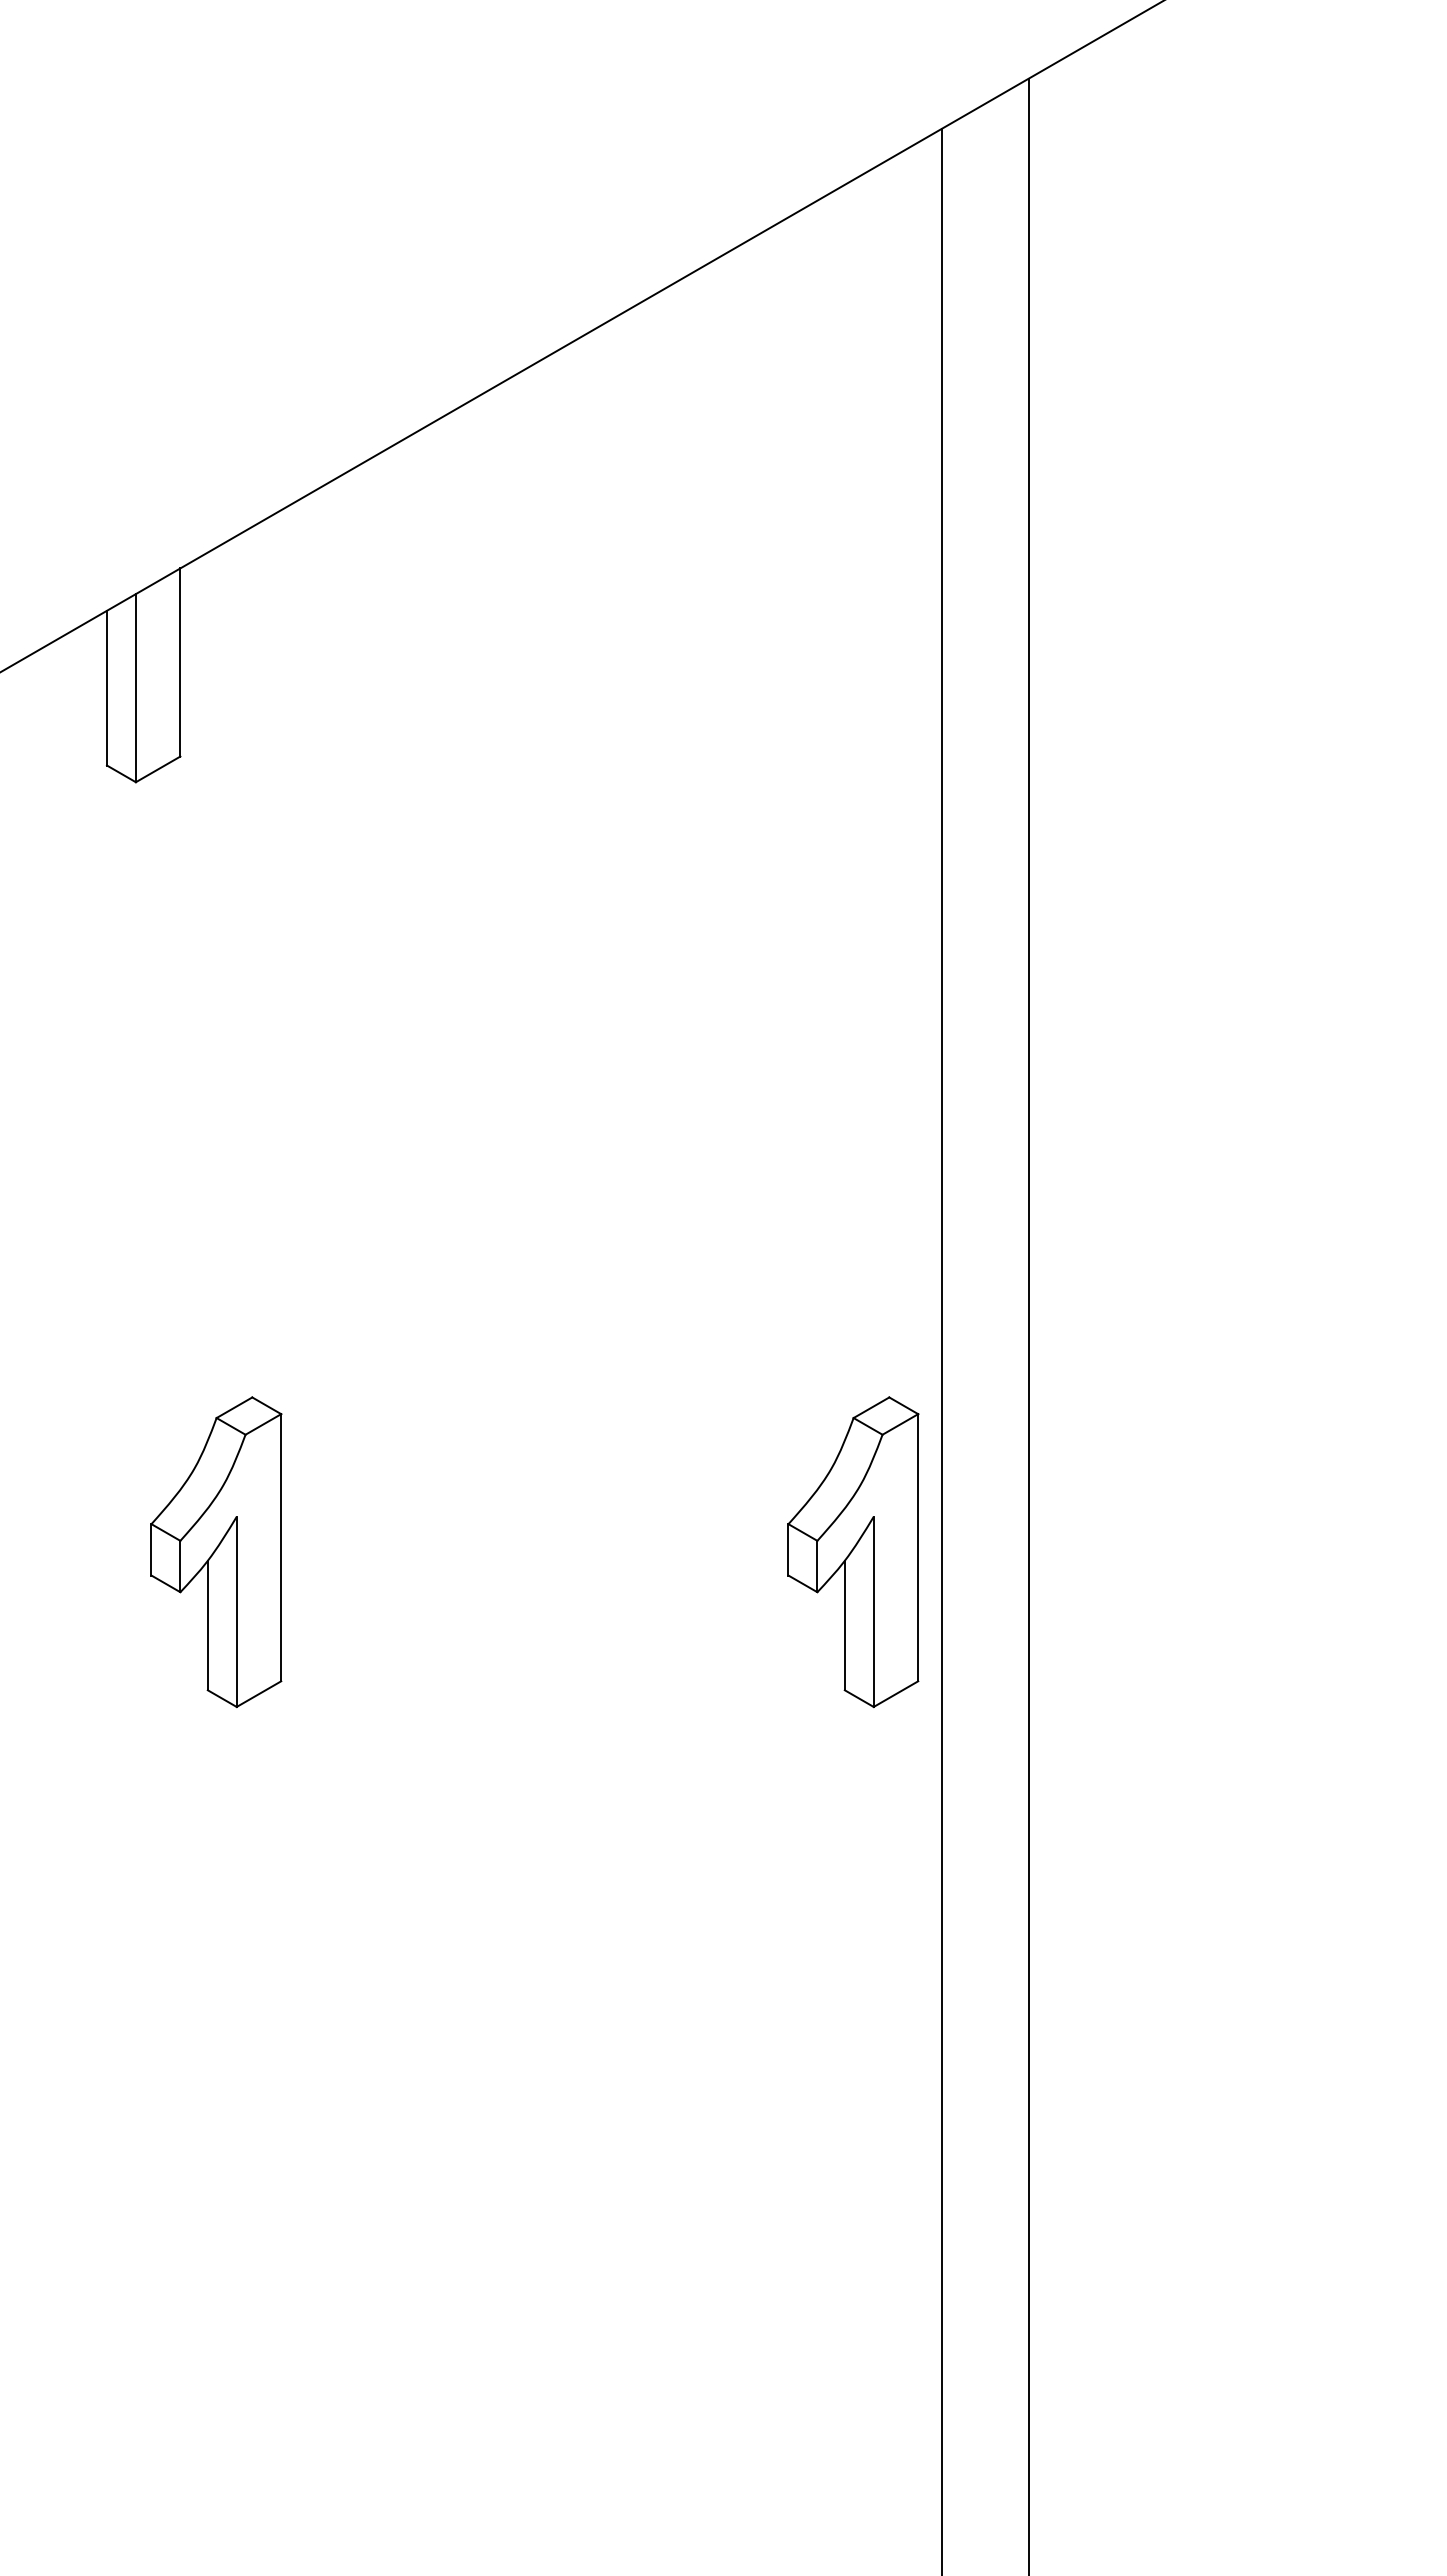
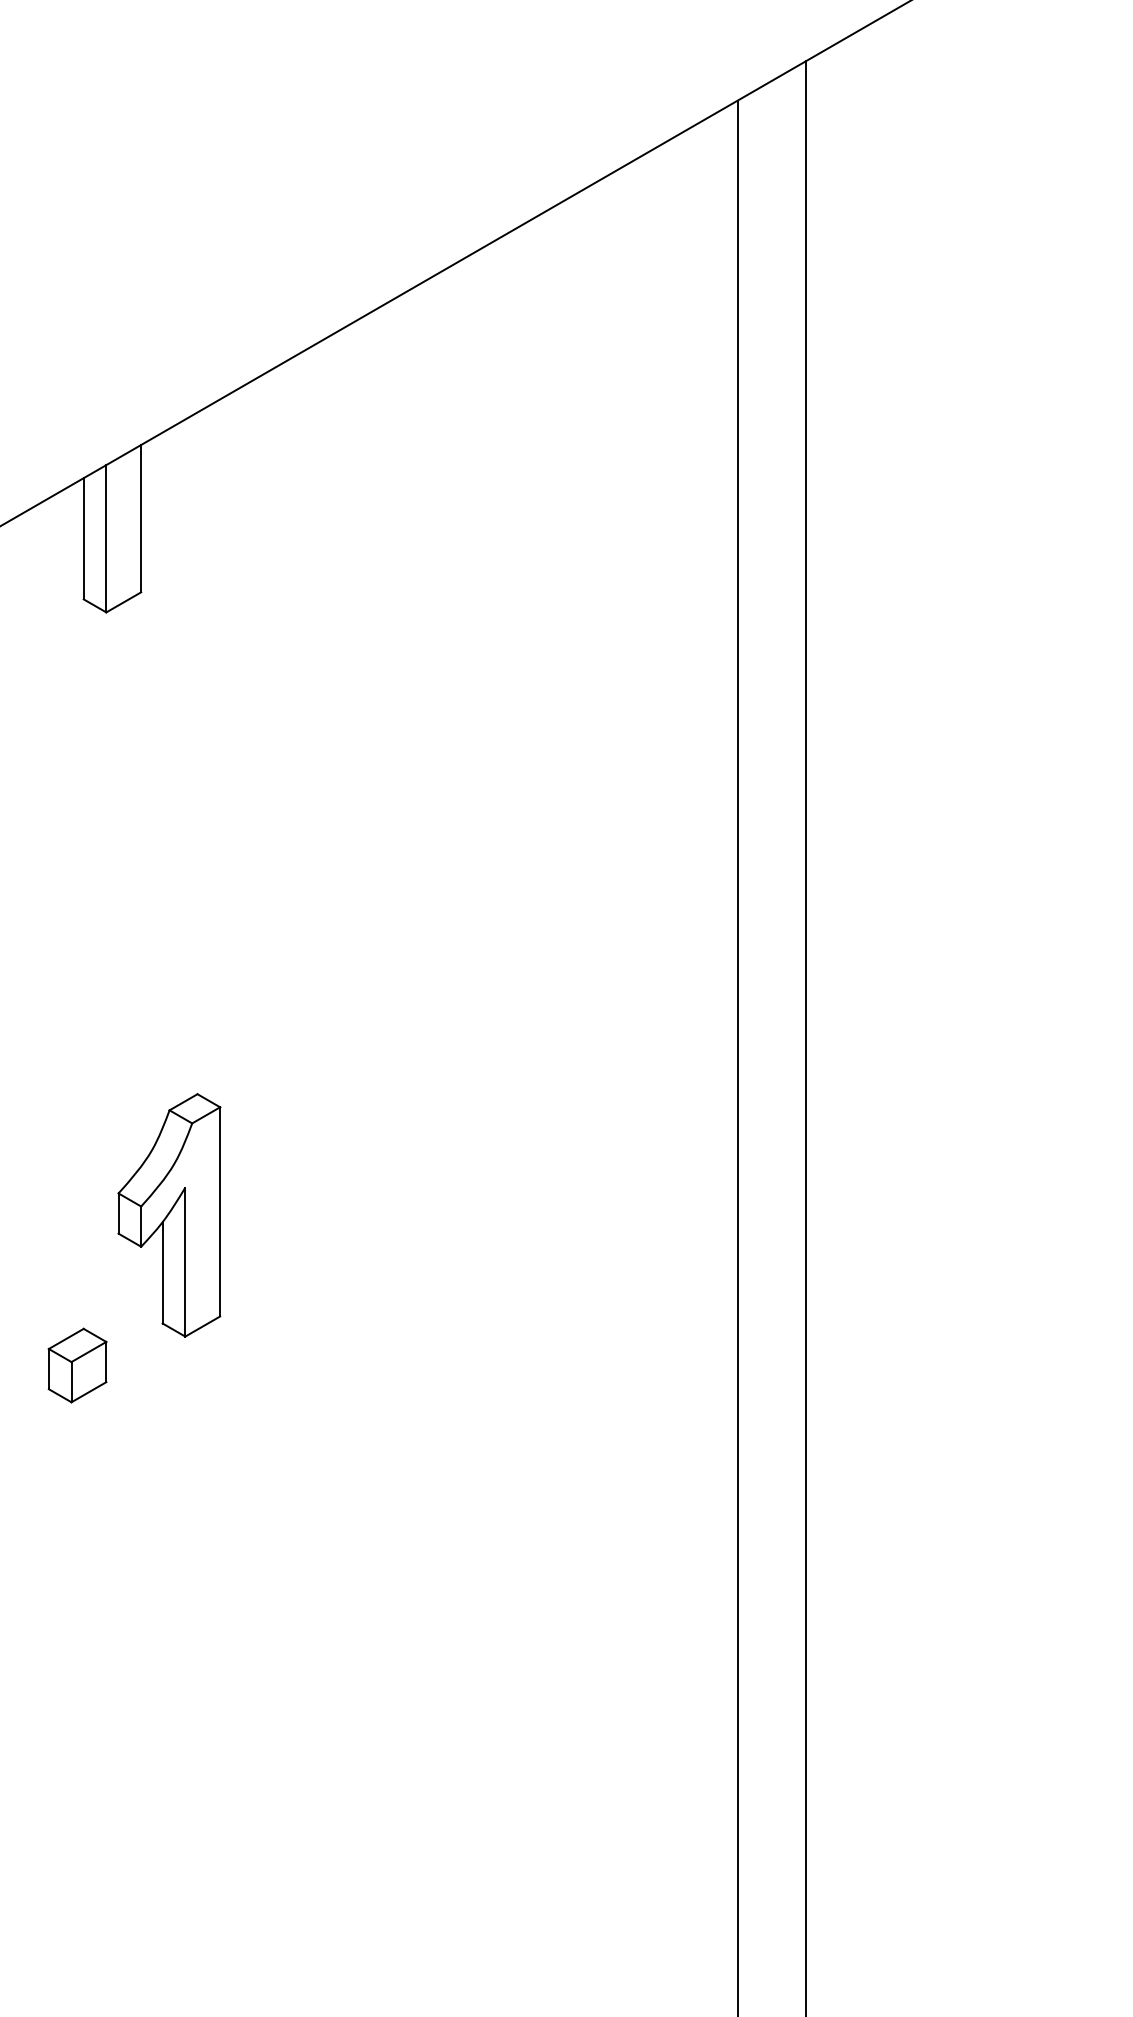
part: (853, 1552) -> (668, 1215), removed
part: (98, 1743) -> (77, 1365), added

